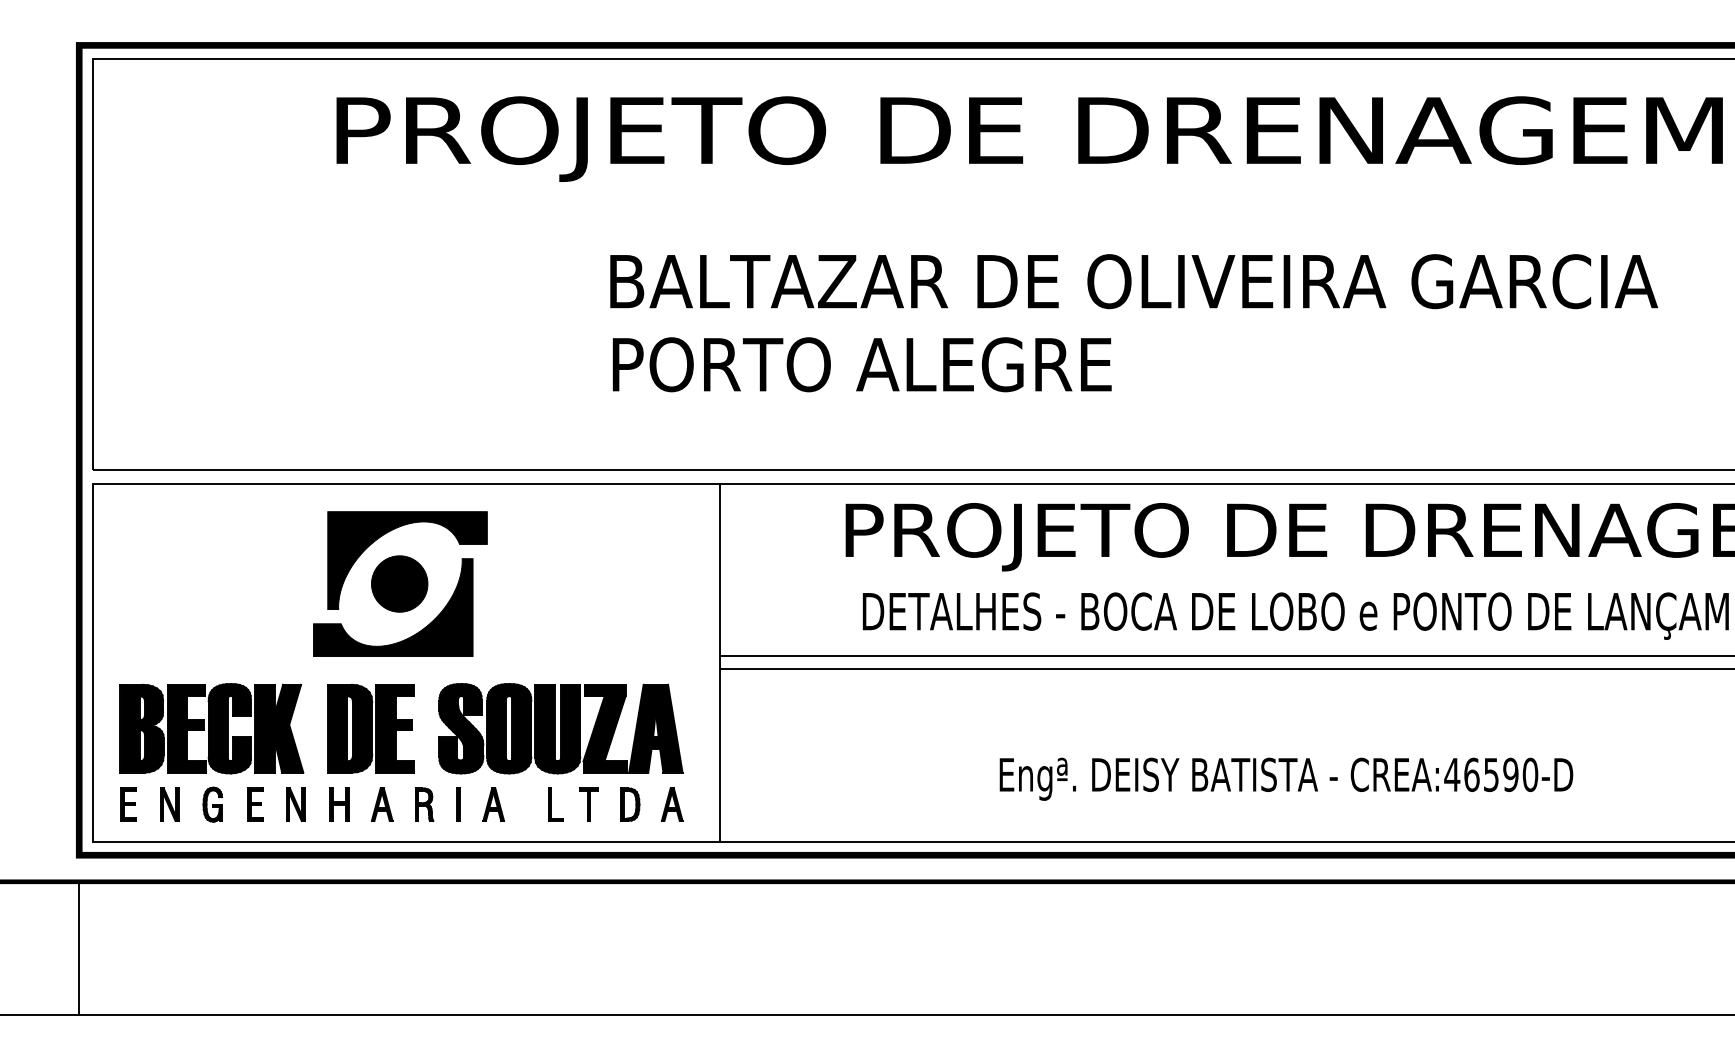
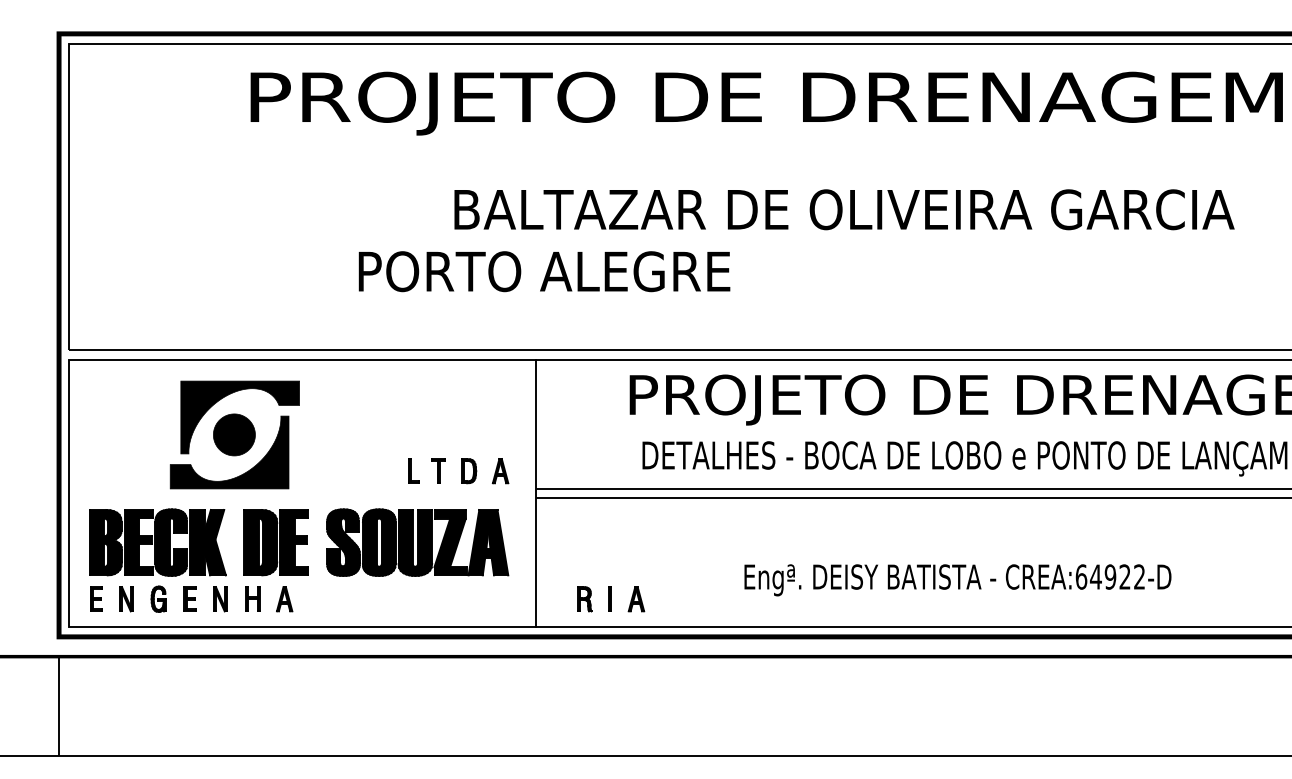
text: (861, 364) -> (543, 271), moved
part: (400, 583) -> (234, 434), moved
text: (1491, 774) -> (1110, 576), CREA:46590-D -> CREA:64922-D
part: (459, 804) -> (611, 599), moved
part: (615, 804) -> (458, 471), moved

